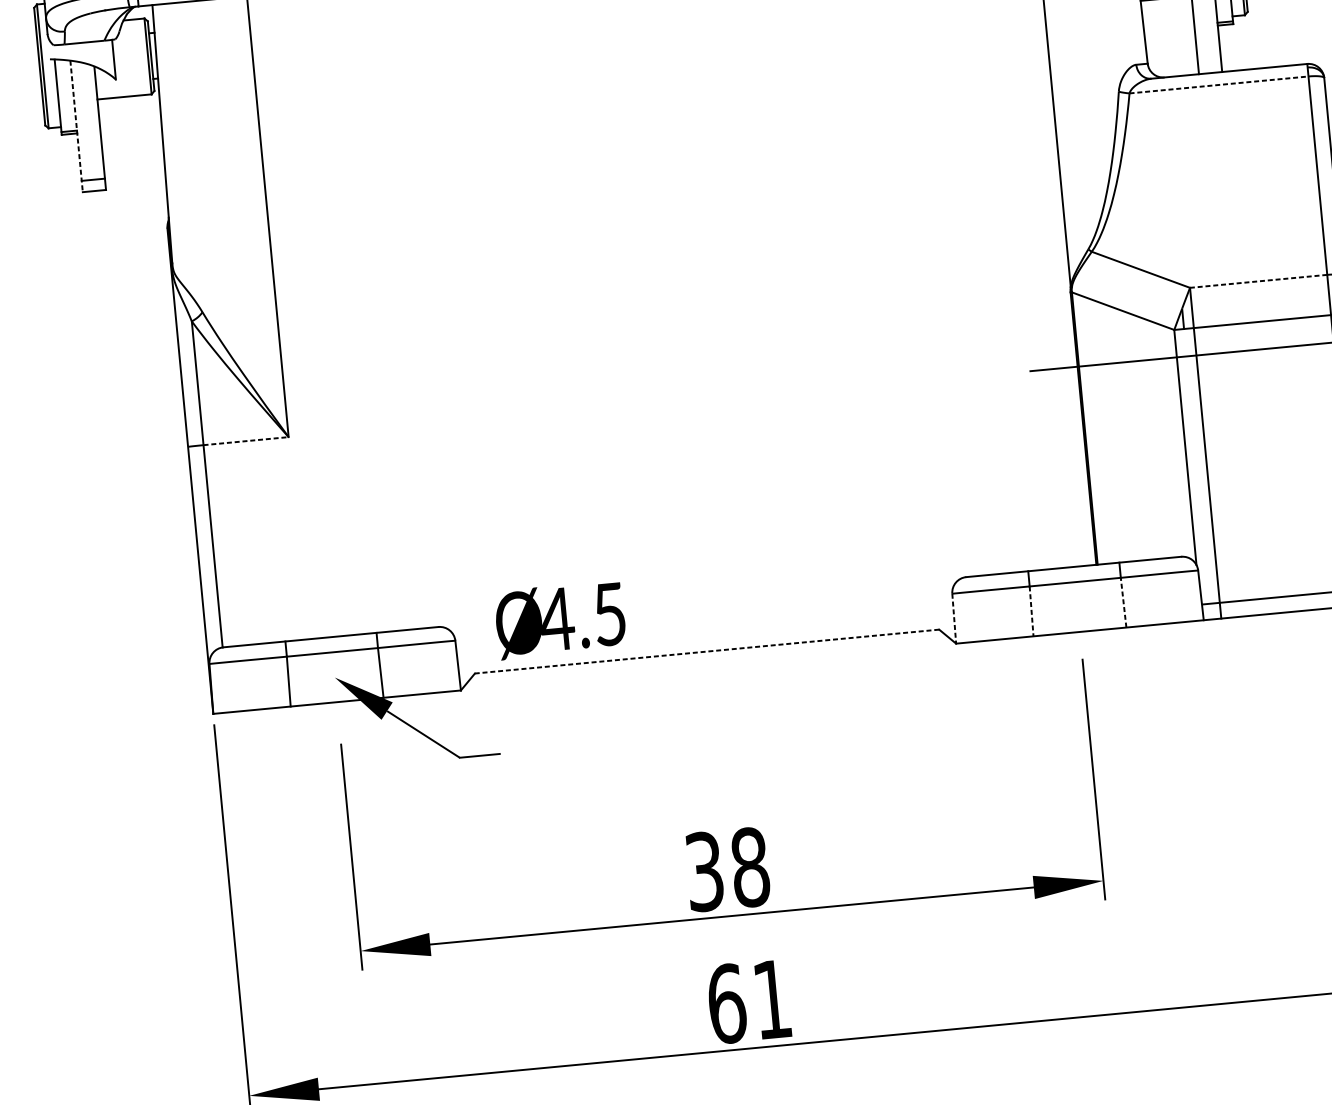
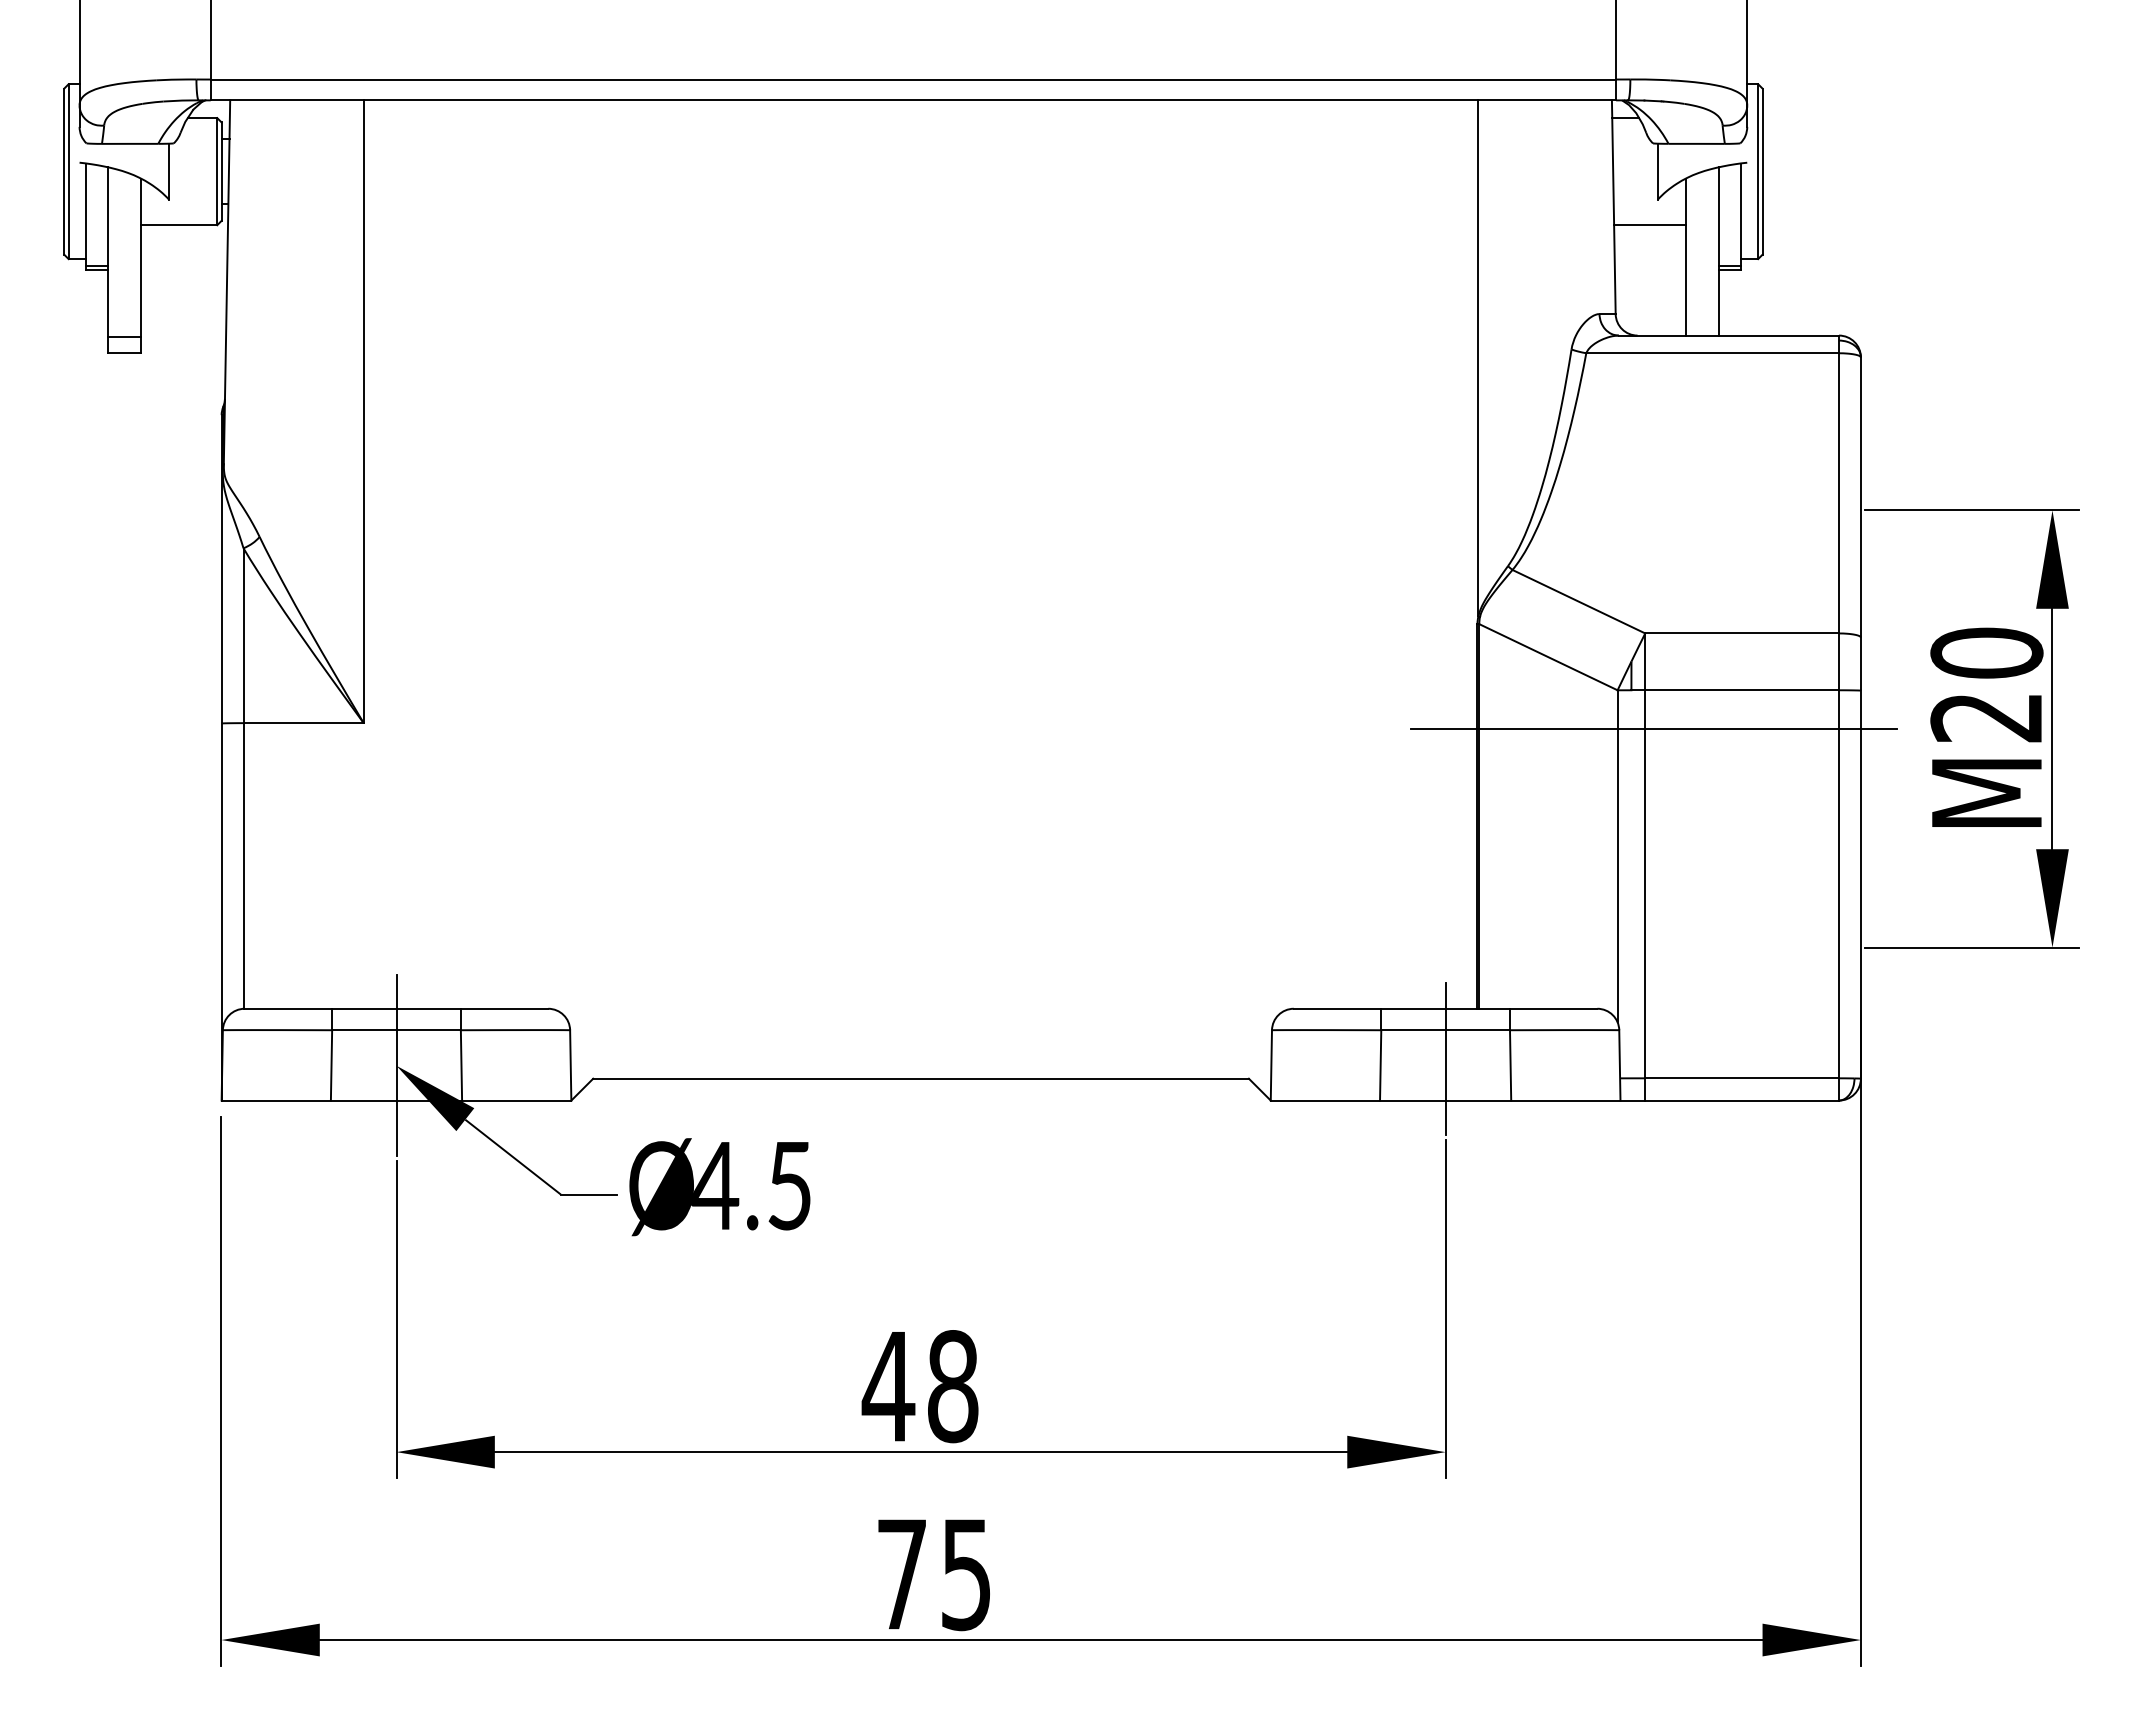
line: (1219, 85) -> (1713, 353), dashed -> solid
line: (76, 126) -> (107, 260), dashed -> solid
line: (1258, 281) -> (1742, 633), dashed -> solid
line: (246, 441) -> (304, 723), dashed -> solid
line: (1077, 602) -> (1445, 1058), added
line: (1123, 602) -> (1510, 1064), dashed -> solid
line: (1031, 611) -> (1380, 1065), dashed -> solid
line: (954, 618) -> (1271, 1065), dashed -> solid
text: (560, 620) -> (719, 1187), moved
line: (707, 651) -> (921, 1078), dashed -> solid
line: (334, 677) -> (396, 1065), added
text: (704, 871) -> (888, 1386), 38 -> 48
text: (749, 1001) -> (933, 1574), 61 -> 75

